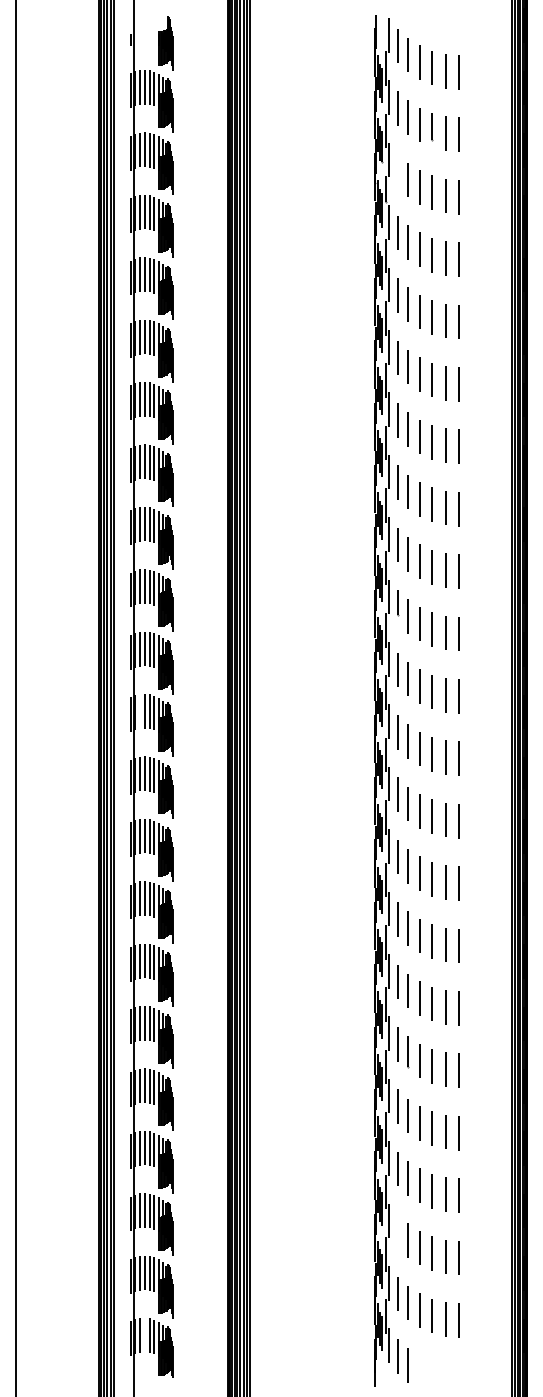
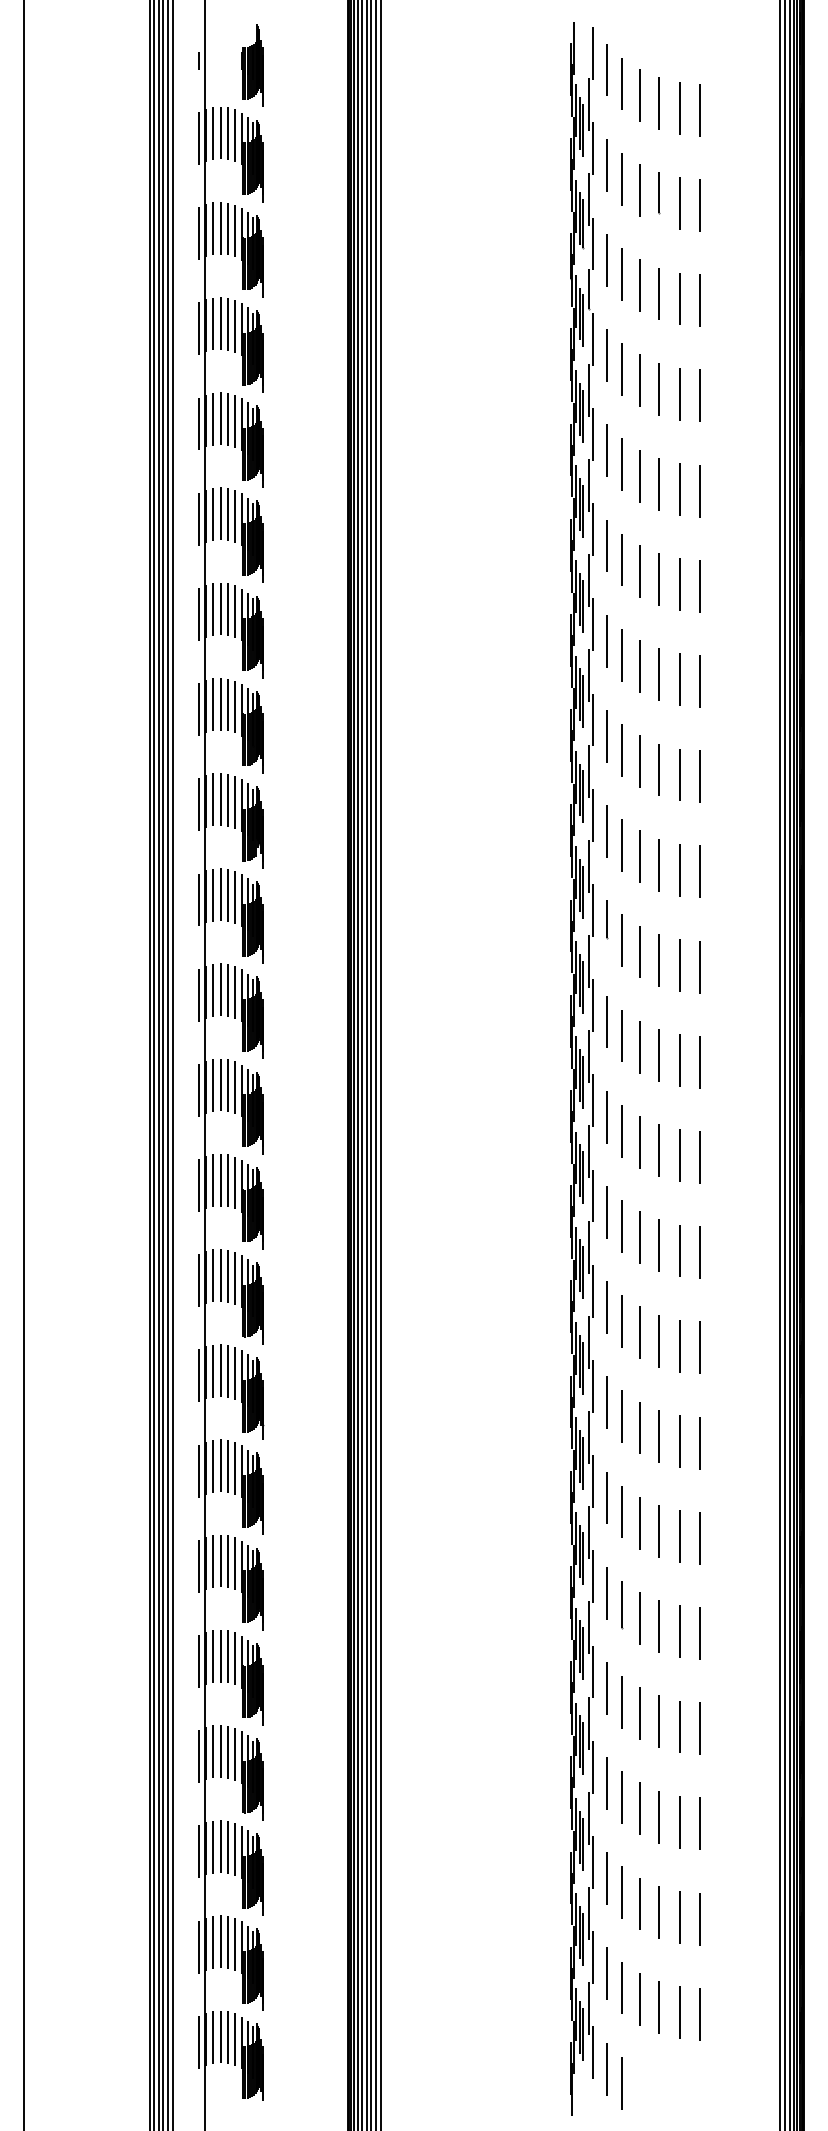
line: (397, 170) -> (606, 259), added
line: (139, 711) -> (212, 1085), added
line: (397, 1231) -> (606, 1878), added
line: (144, 1334) -> (220, 2035), added

